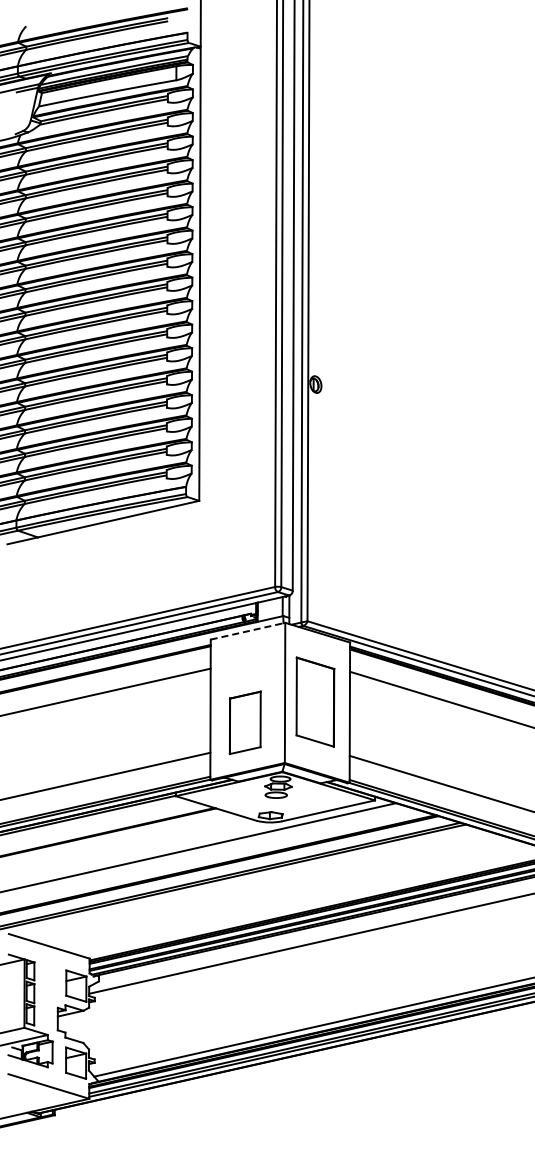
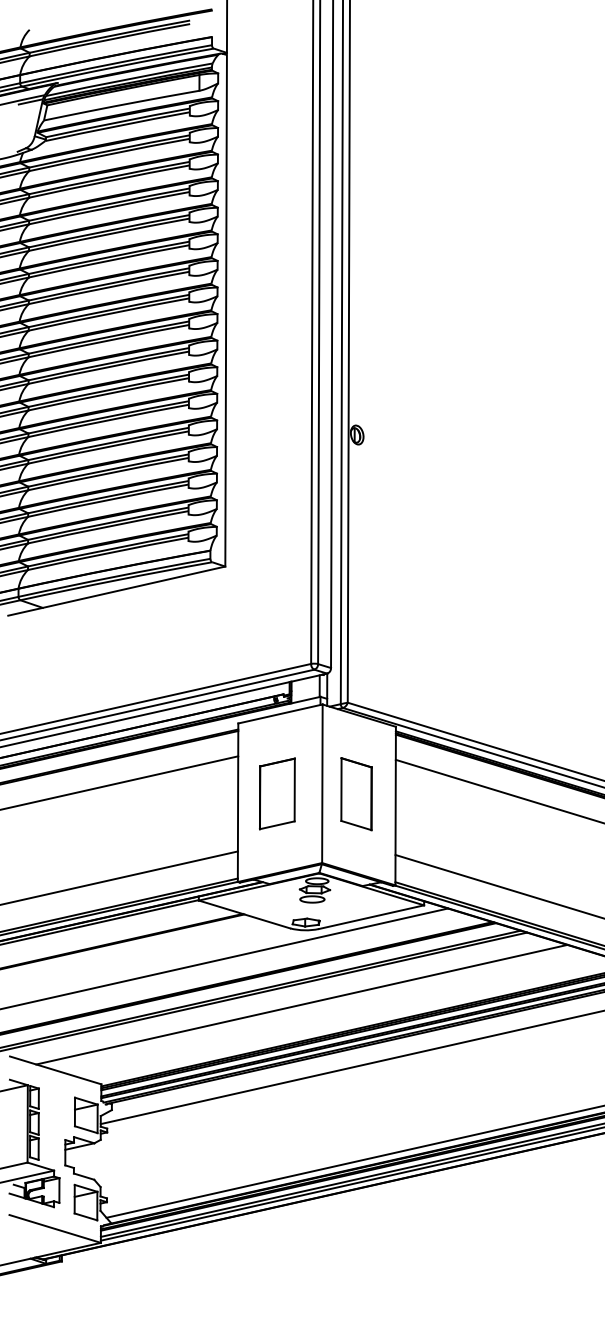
line: (248, 631) -> (281, 714), dashed -> solid
part: (314, 701) -> (355, 793), size x0.71
part: (244, 722) -> (276, 793), moved
line: (266, 888) -> (301, 1004), added

